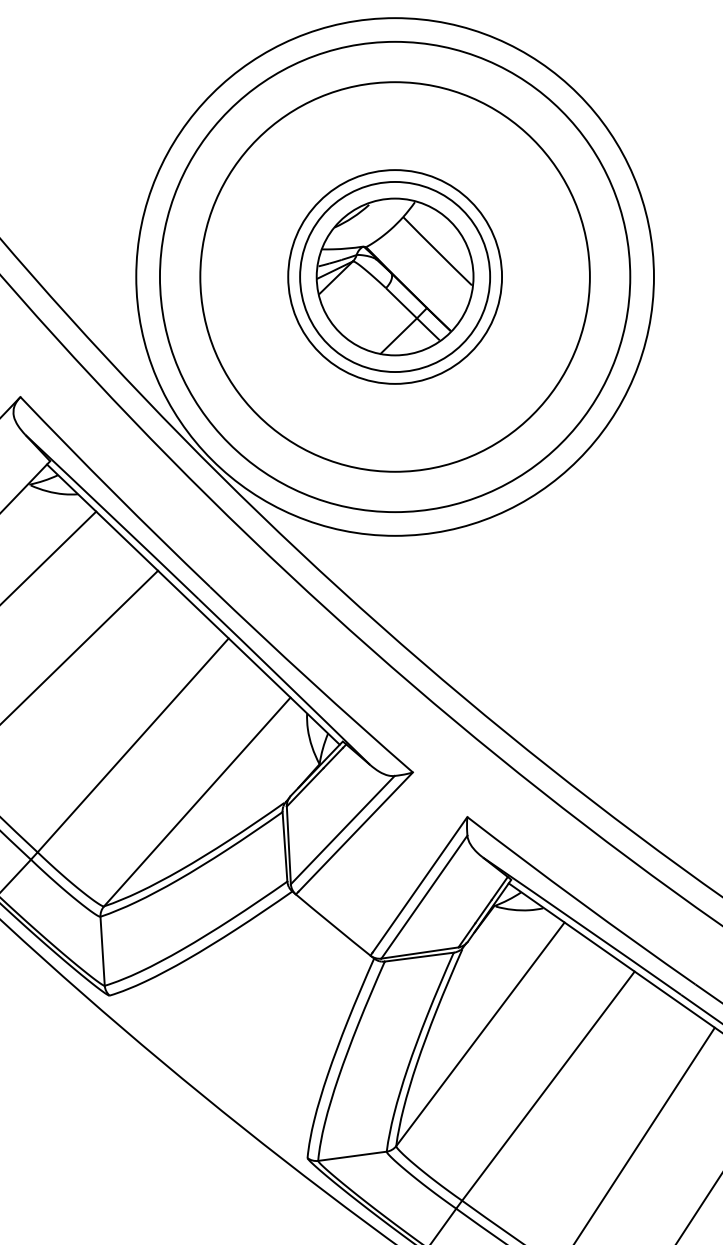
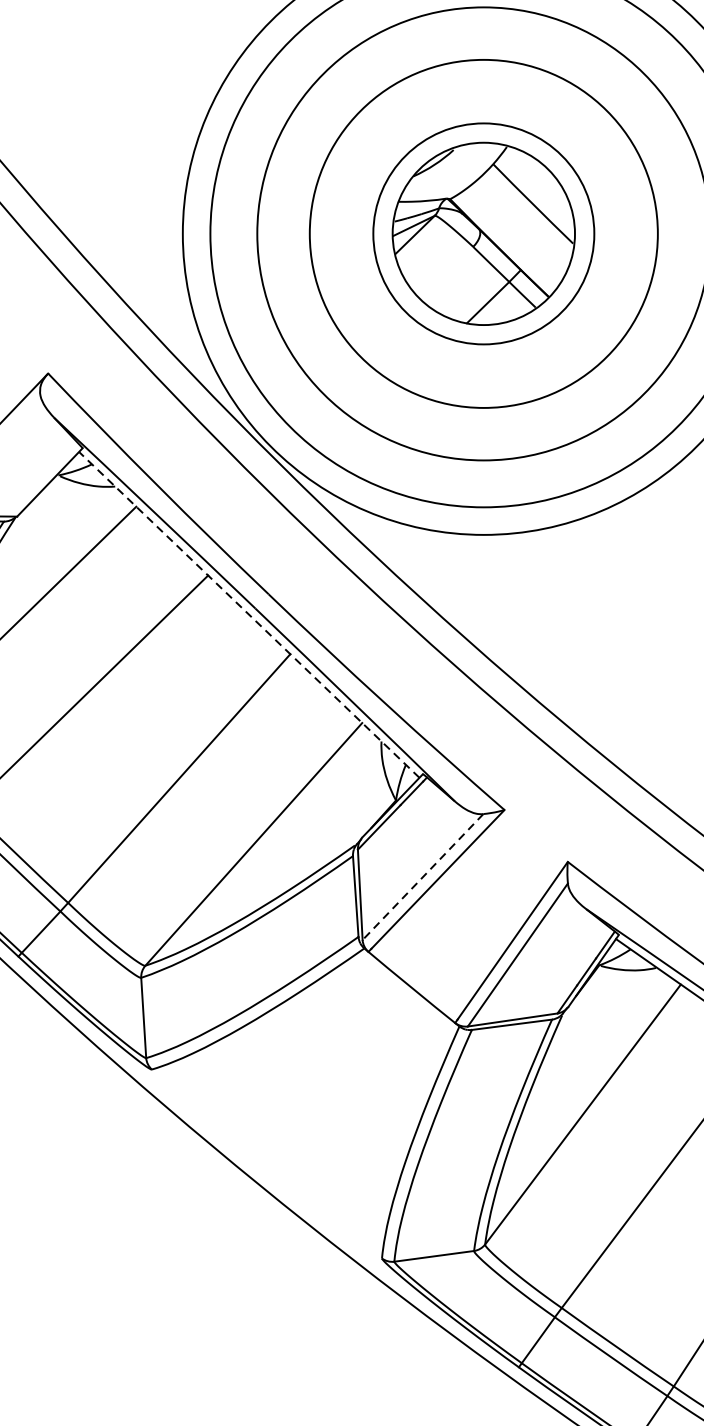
circle: (395, 276) -> (484, 233), size x1.4
line: (193, 604) -> (249, 614), solid -> dashed
line: (342, 830) -> (422, 877), solid -> dashed

